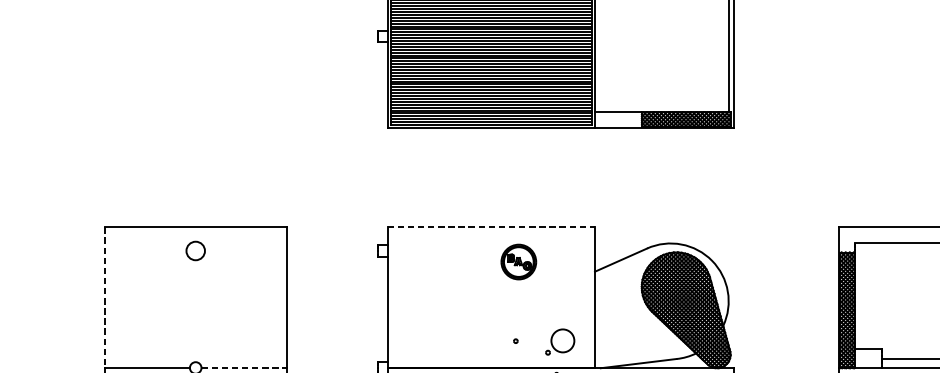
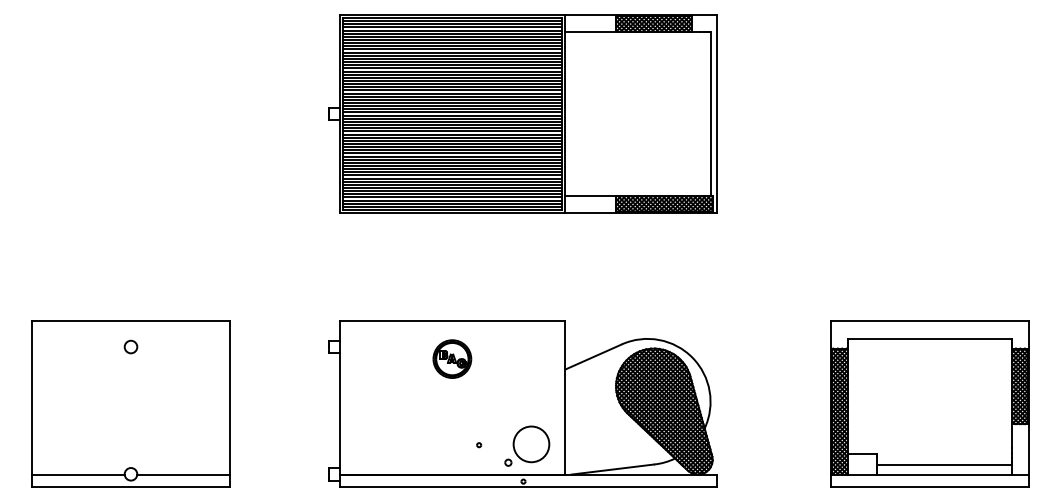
line: (491, 227) -> (452, 321), dashed -> solid
part: (195, 250) -> (130, 346), size x0.62
part: (518, 261) -> (452, 358), moved
line: (104, 297) -> (31, 397), dashed -> solid
part: (560, 341) -> (527, 445), size x1.43
line: (244, 368) -> (184, 474), dashed -> solid

